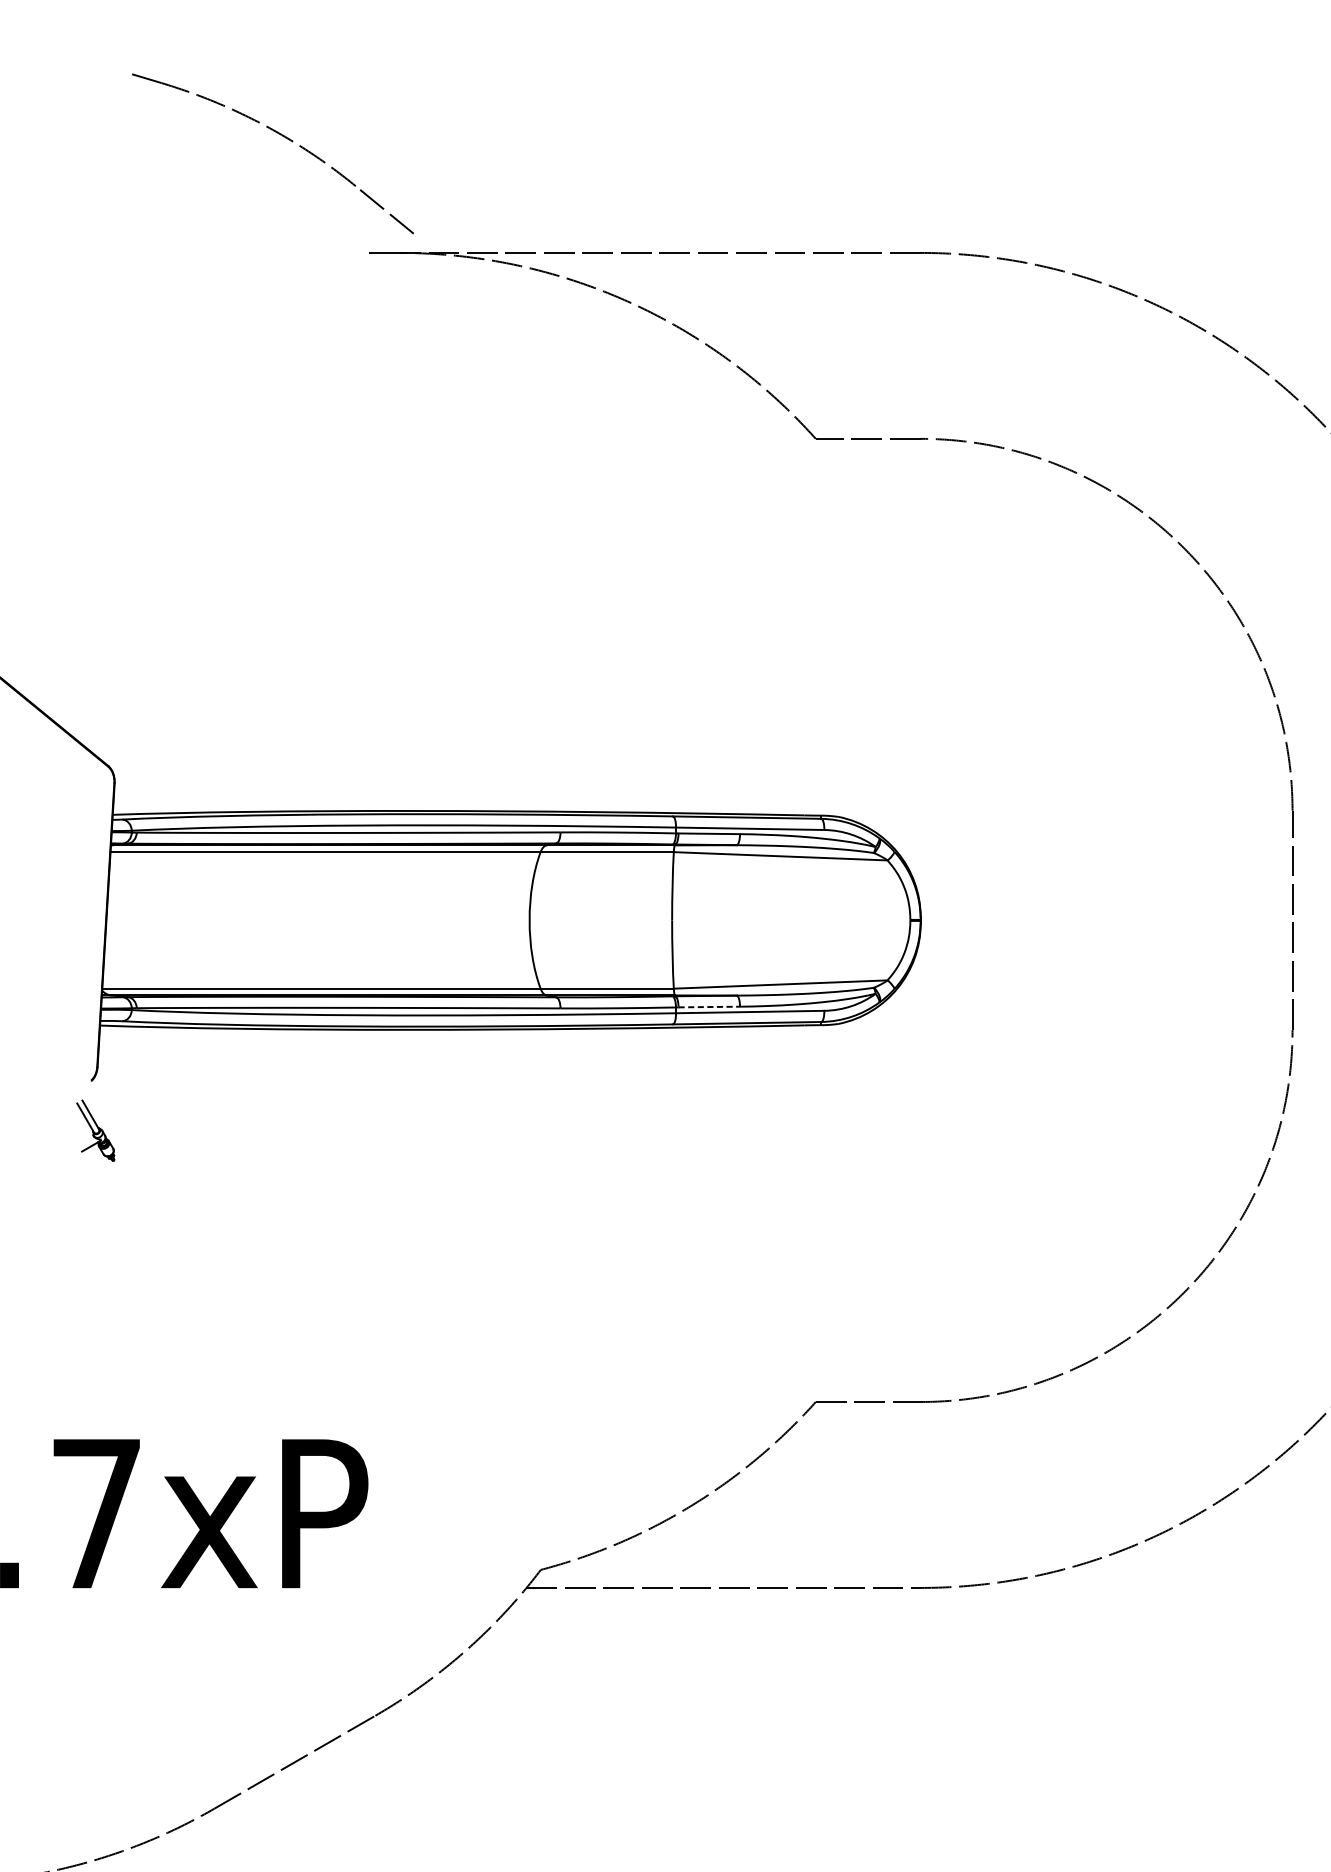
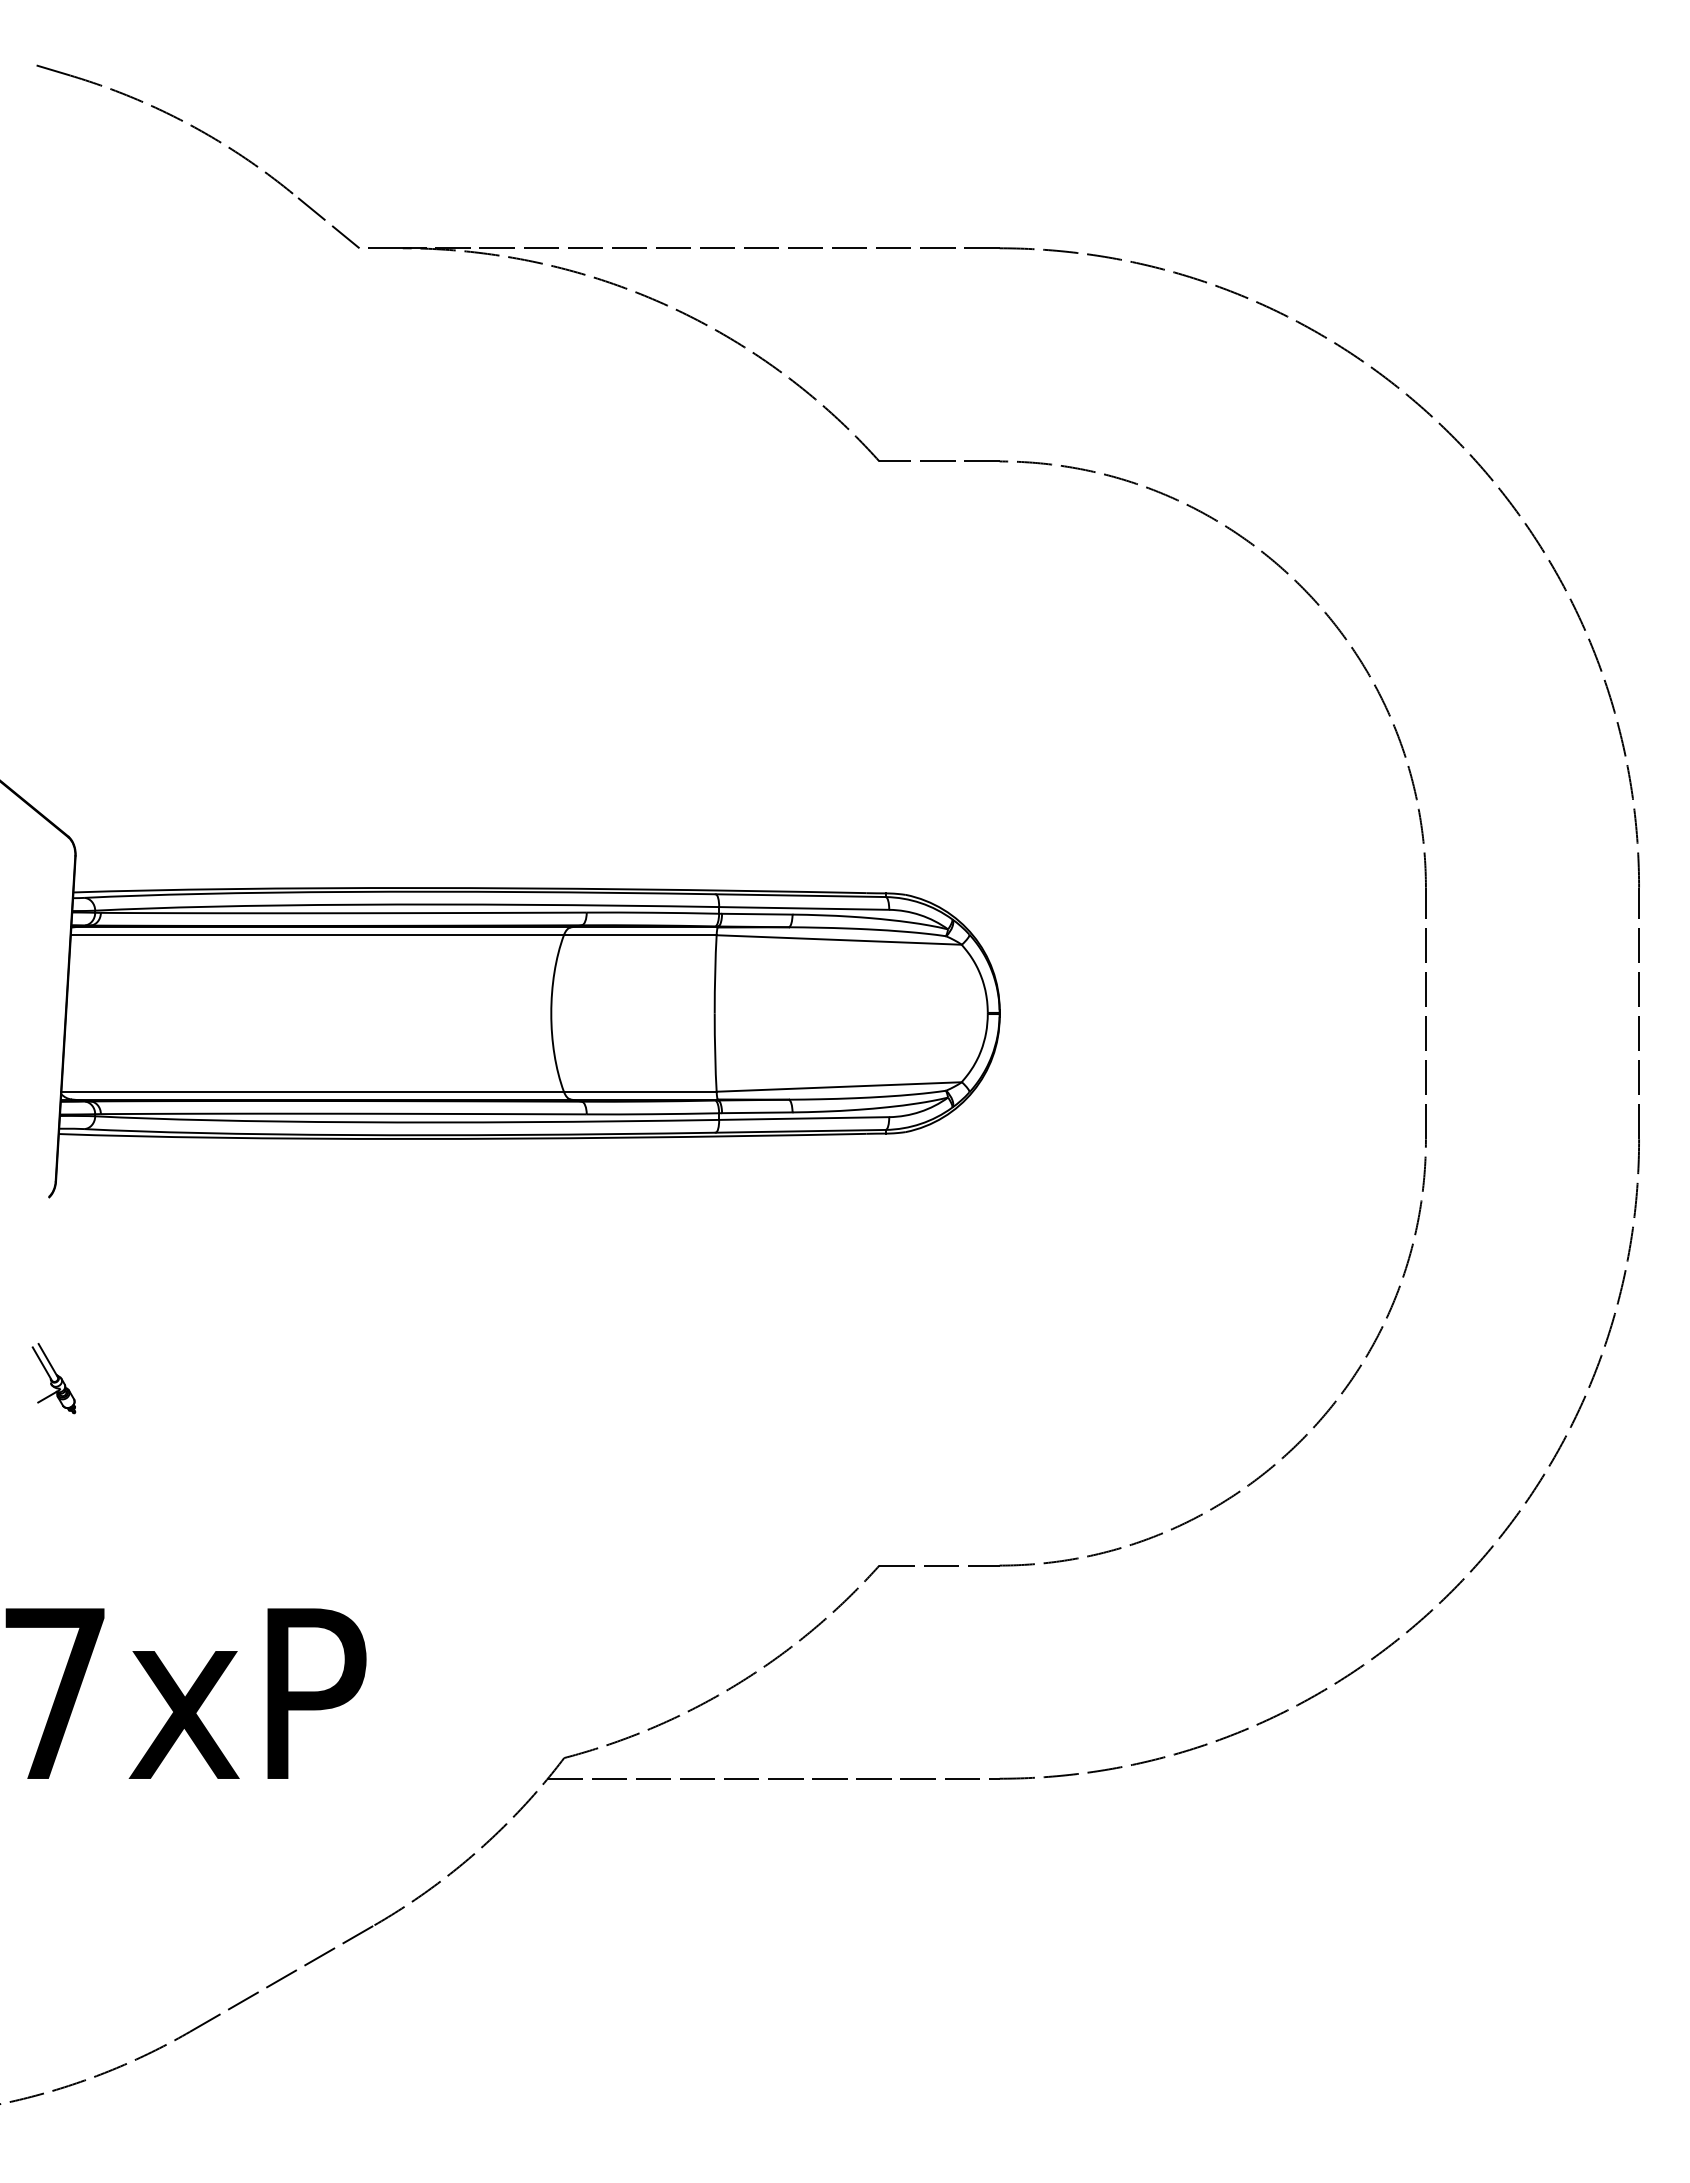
part: (284, 137) -> (211, 138), moved
line: (709, 1006) -> (757, 1112), dashed -> solid
part: (95, 1130) -> (53, 1378), moved

